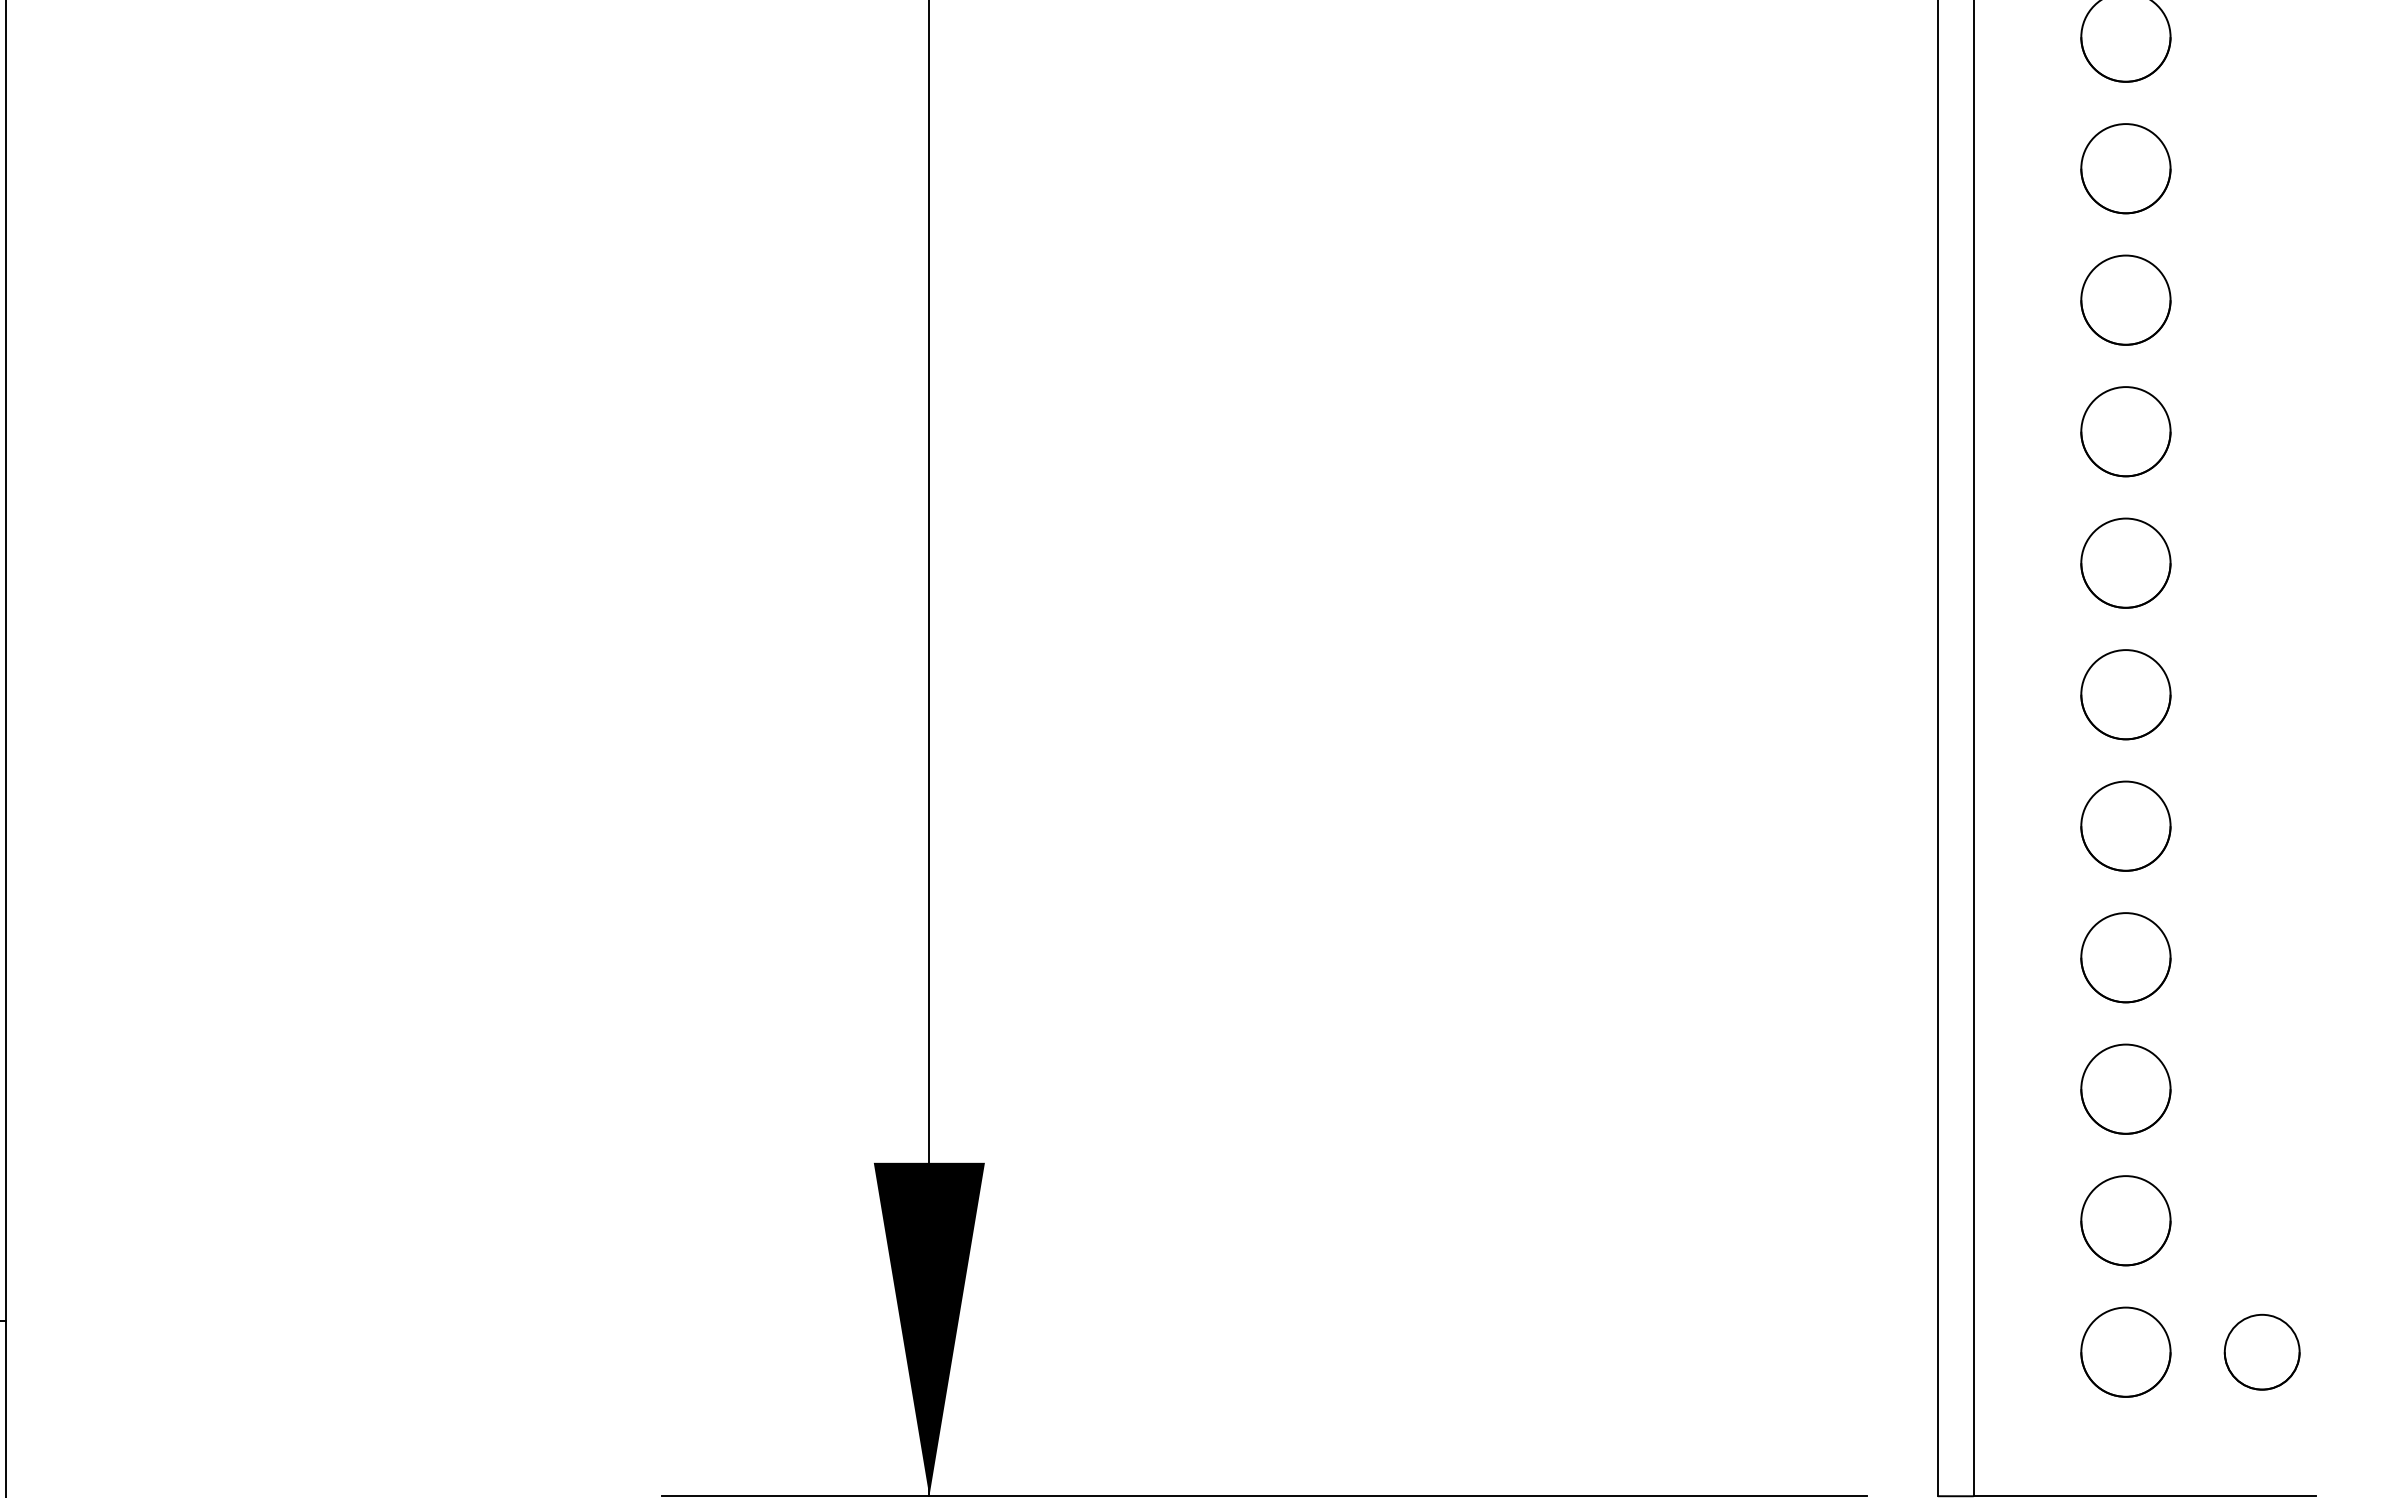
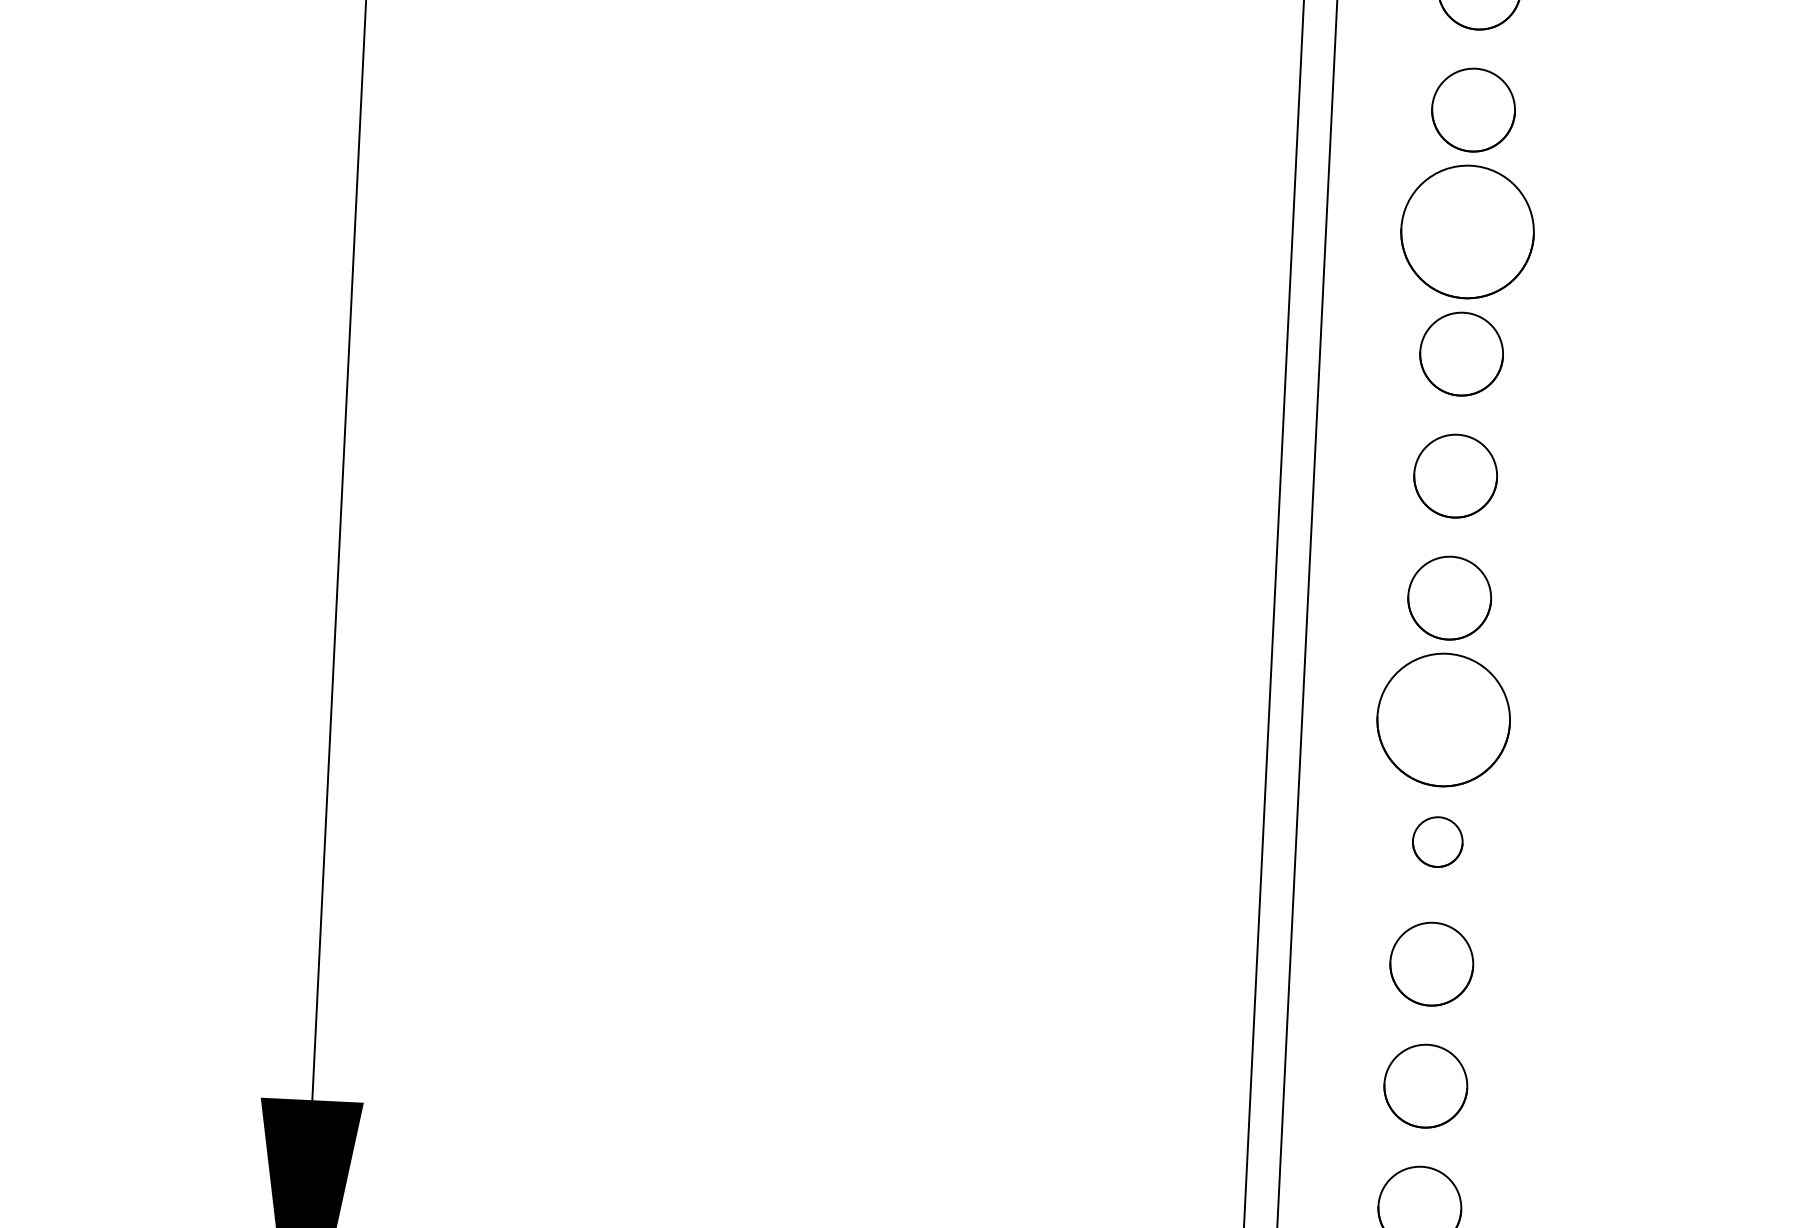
circle: (2125, 168) -> (1467, 231), size x1.6
circle: (2125, 694) -> (1443, 719), size x1.6
circle: (2125, 825) -> (1437, 841), size x0.6

